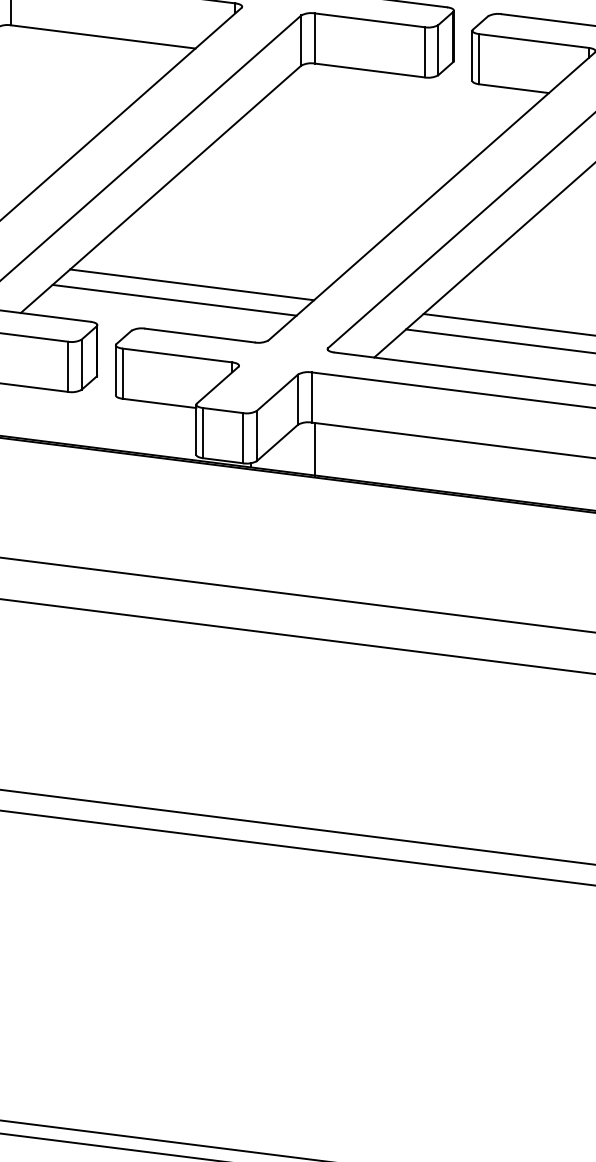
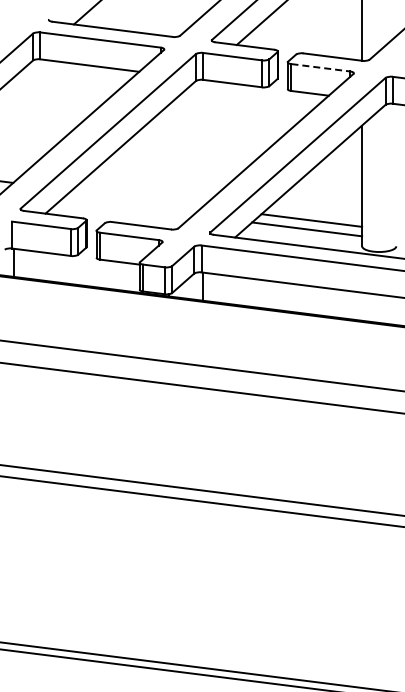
line: (533, 40) -> (320, 67), solid -> dashed
line: (192, 284) -> (137, 198), removed
line: (173, 299) -> (127, 206), removed

